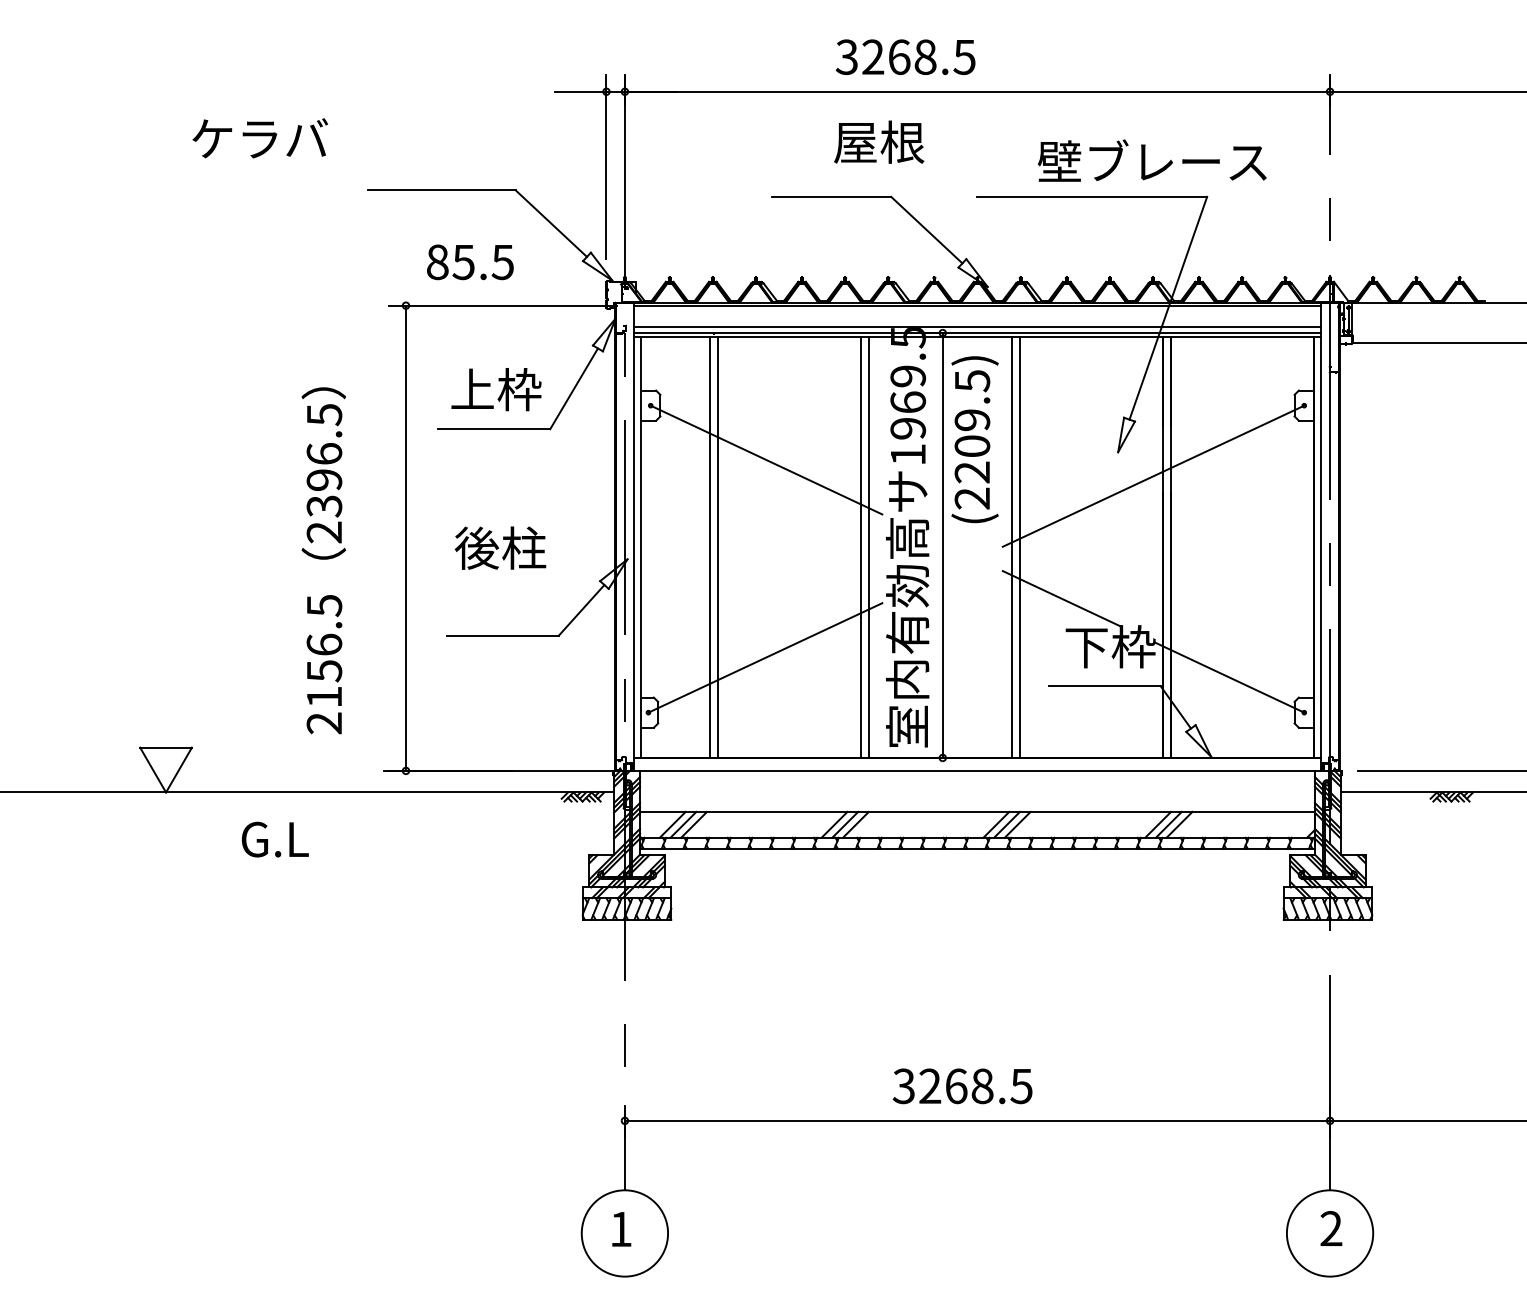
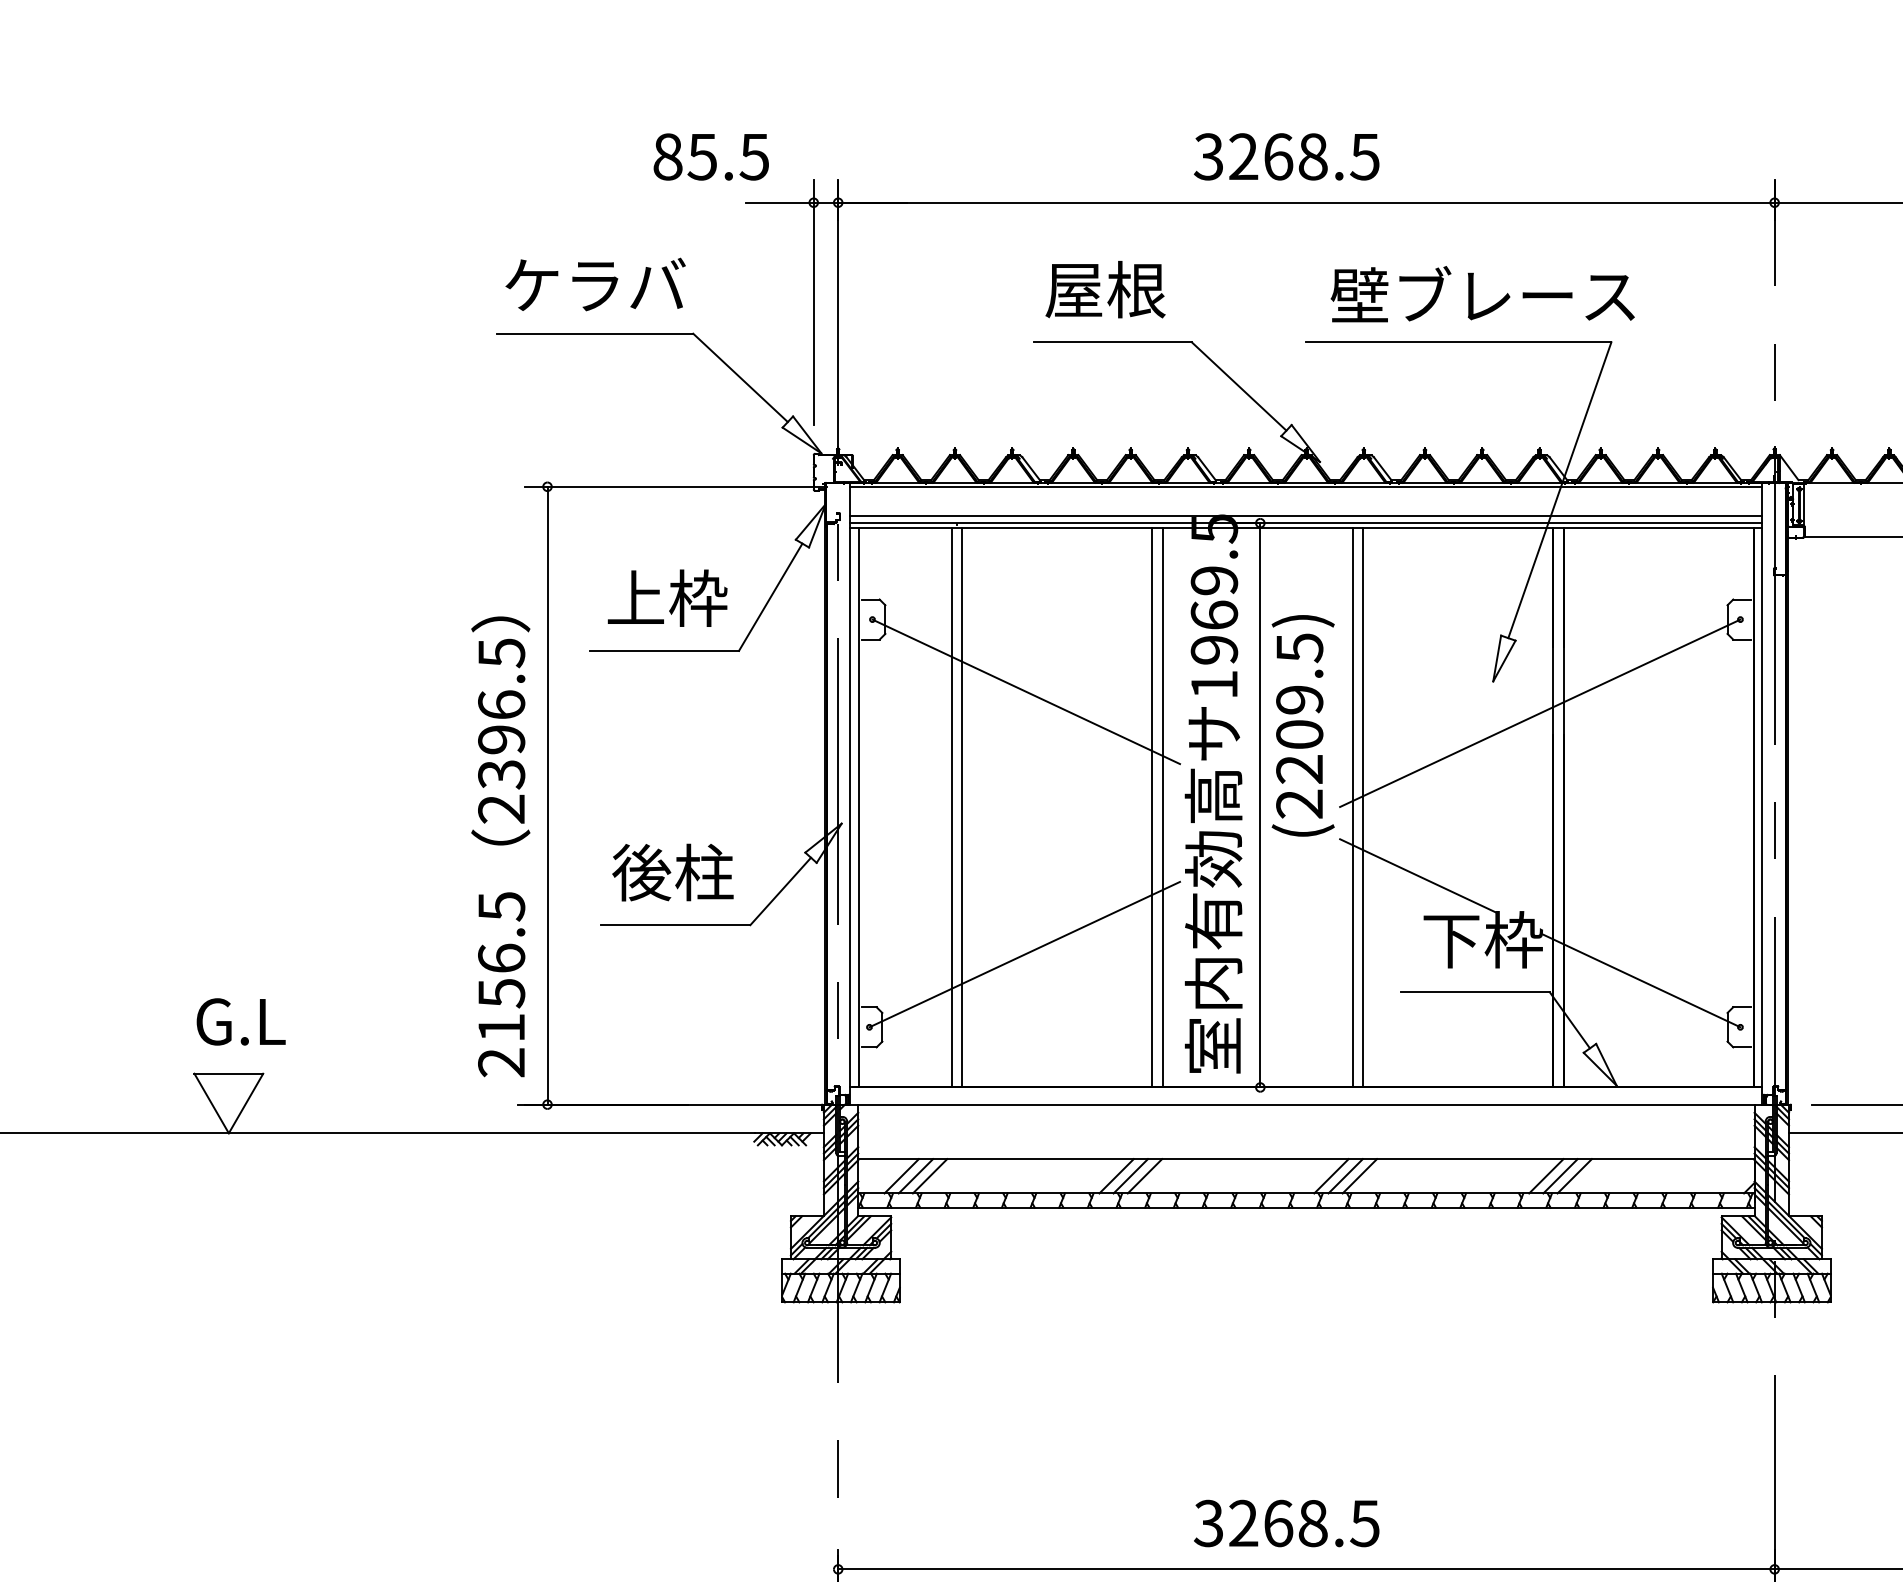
text: (905, 56) -> (1286, 155), moved
text: (260, 138) -> (595, 284), moved
text: (879, 141) -> (1105, 288), moved
text: (1151, 160) -> (1481, 294), moved
text: (470, 262) -> (711, 157), moved
text: (974, 439) -> (1302, 725), moved
text: (500, 547) -> (672, 871), moved
text: (323, 560) -> (500, 846), moved
text: (275, 839) -> (241, 1021), moved

